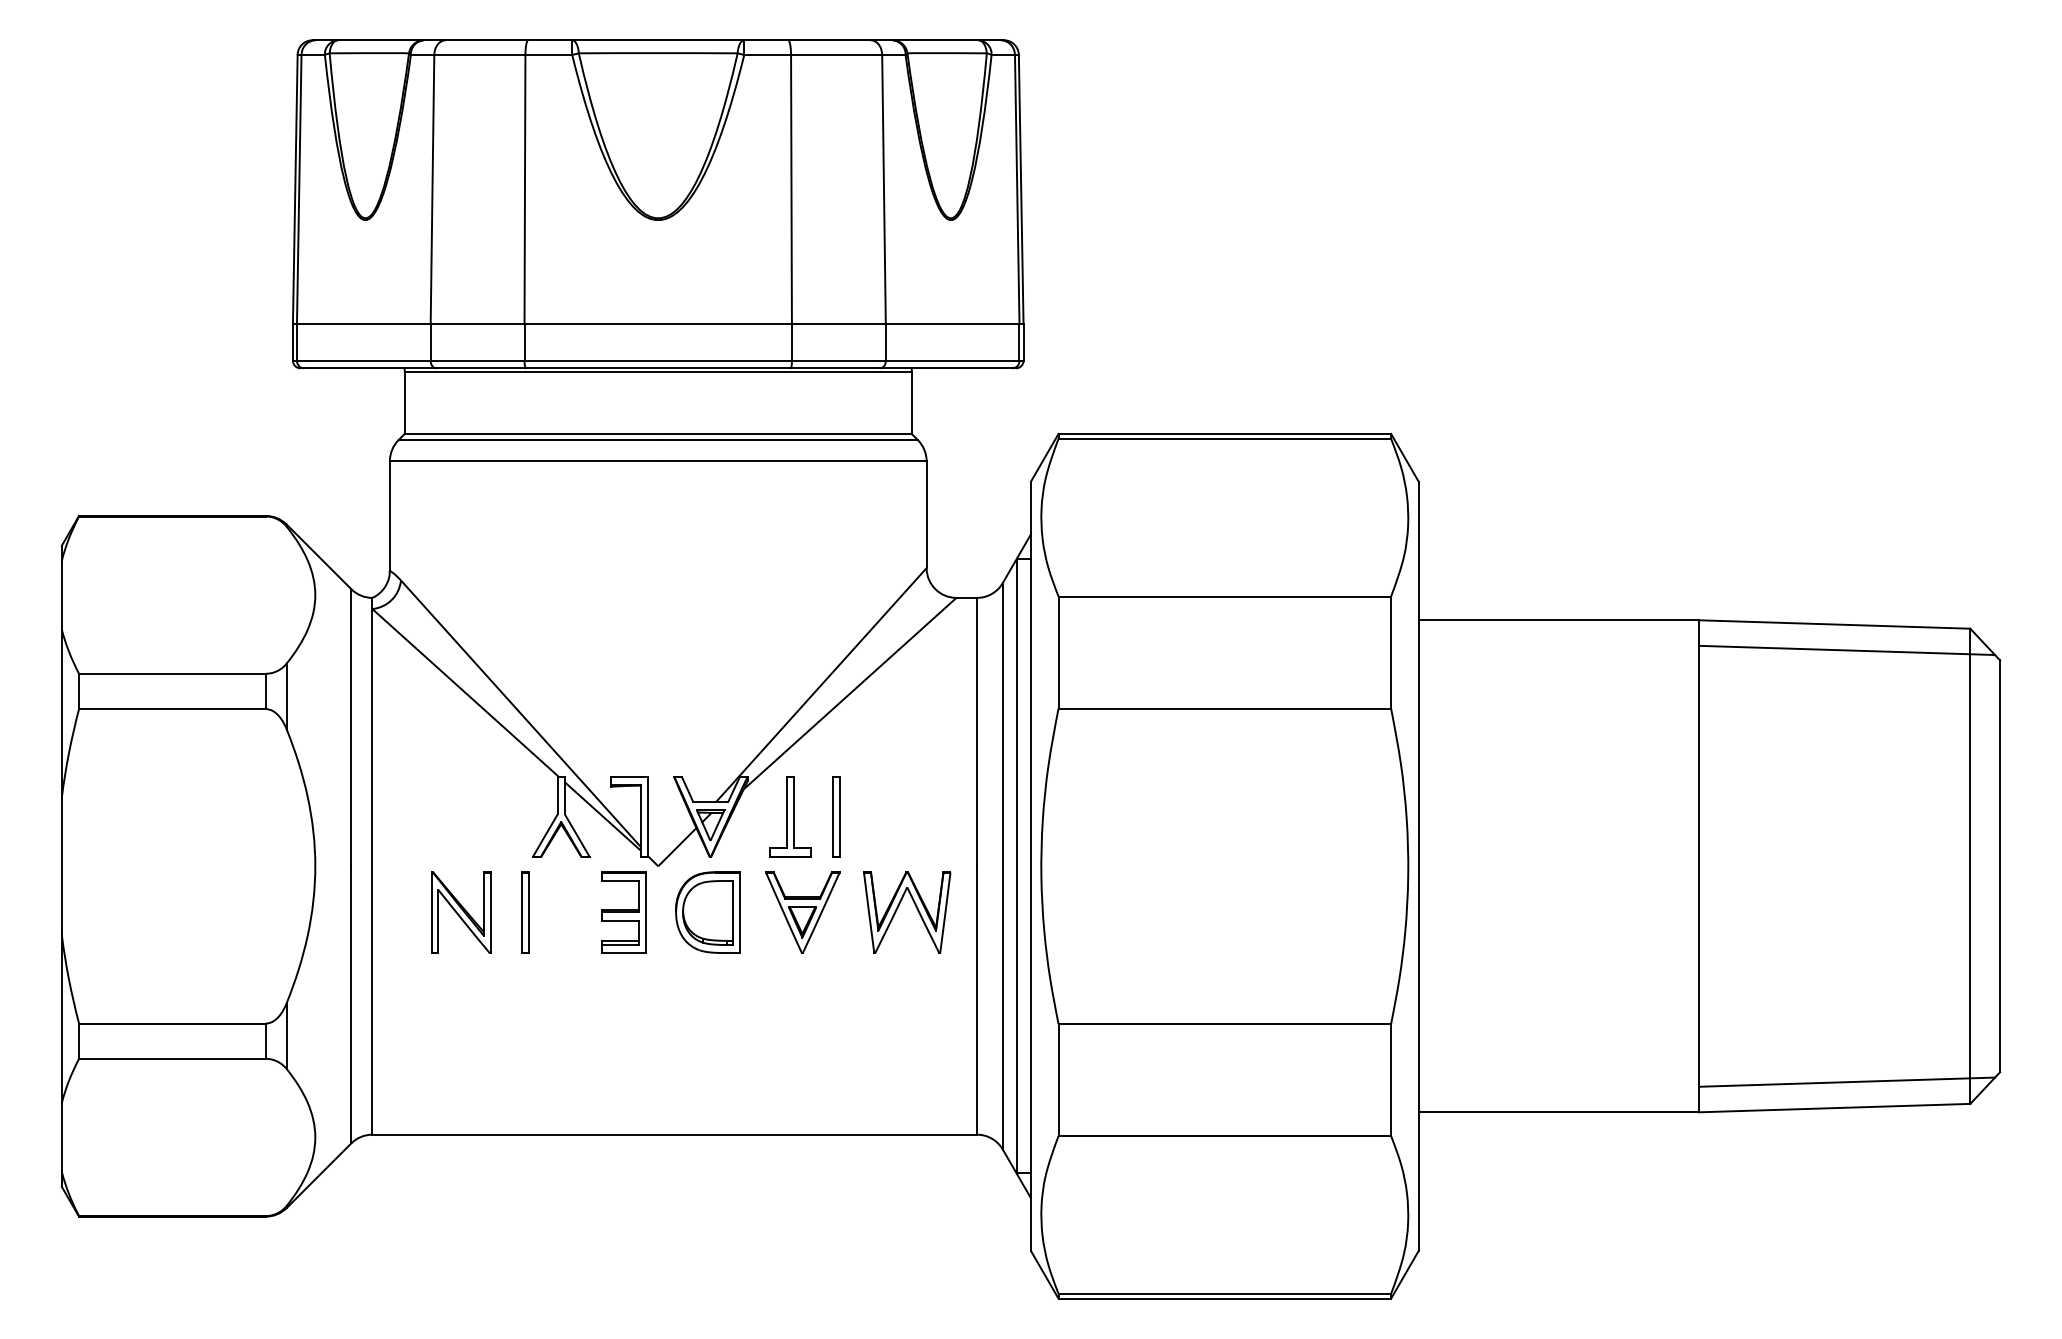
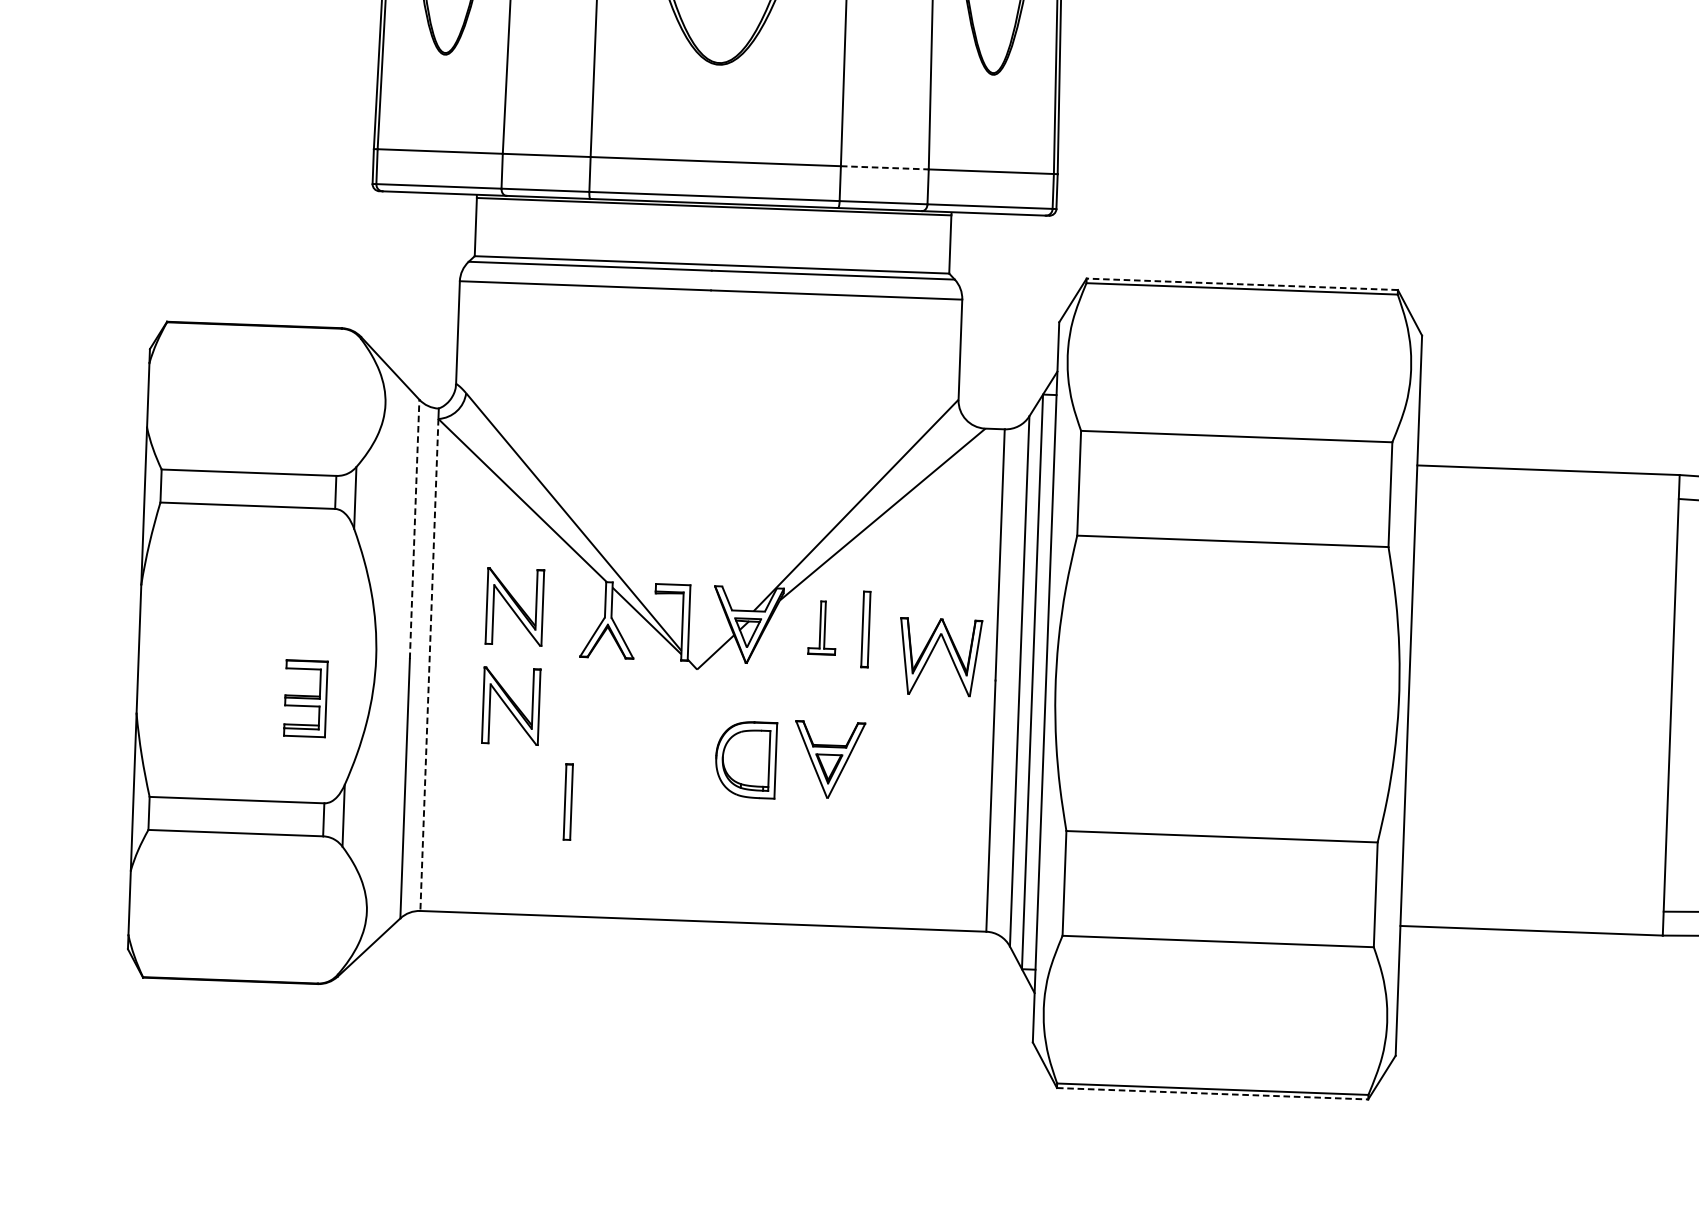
line: (838, 323) -> (884, 167), solid -> dashed
line: (1224, 433) -> (1242, 283), solid -> dashed
line: (351, 727) -> (414, 529), solid -> dashed
part: (461, 806) -> (515, 606), added
part: (790, 816) -> (822, 627), size x0.7
line: (372, 871) -> (429, 664), solid -> dashed
part: (915, 907) -> (948, 652), moved
part: (525, 912) -> (567, 801), moved
part: (623, 912) -> (305, 698), moved
part: (707, 912) -> (745, 759), moved
part: (802, 912) -> (829, 759), moved
line: (1225, 1298) -> (1213, 1093), solid -> dashed

